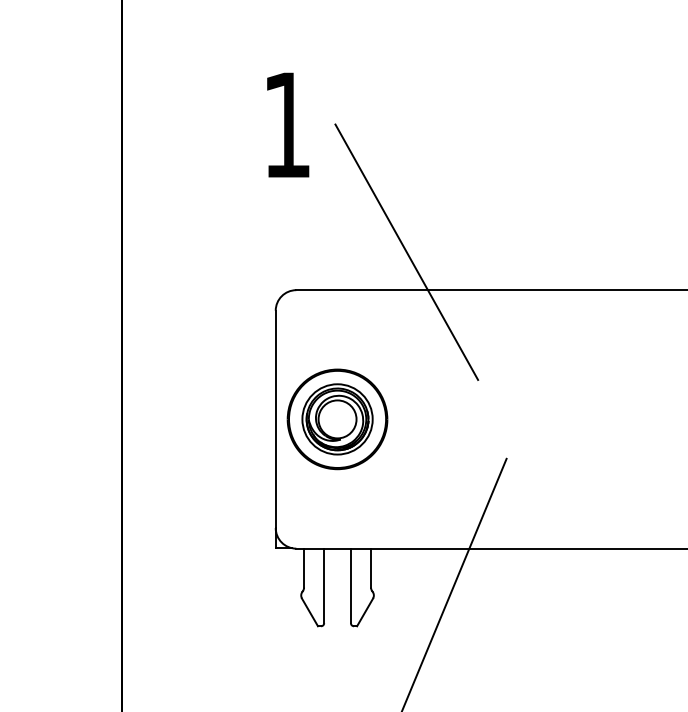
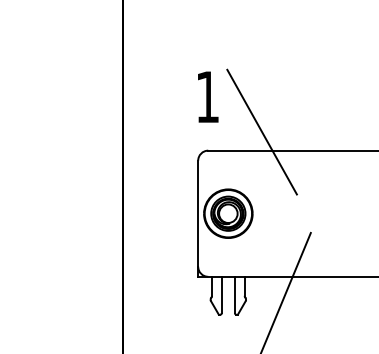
text: (288, 123) -> (208, 96), moved

